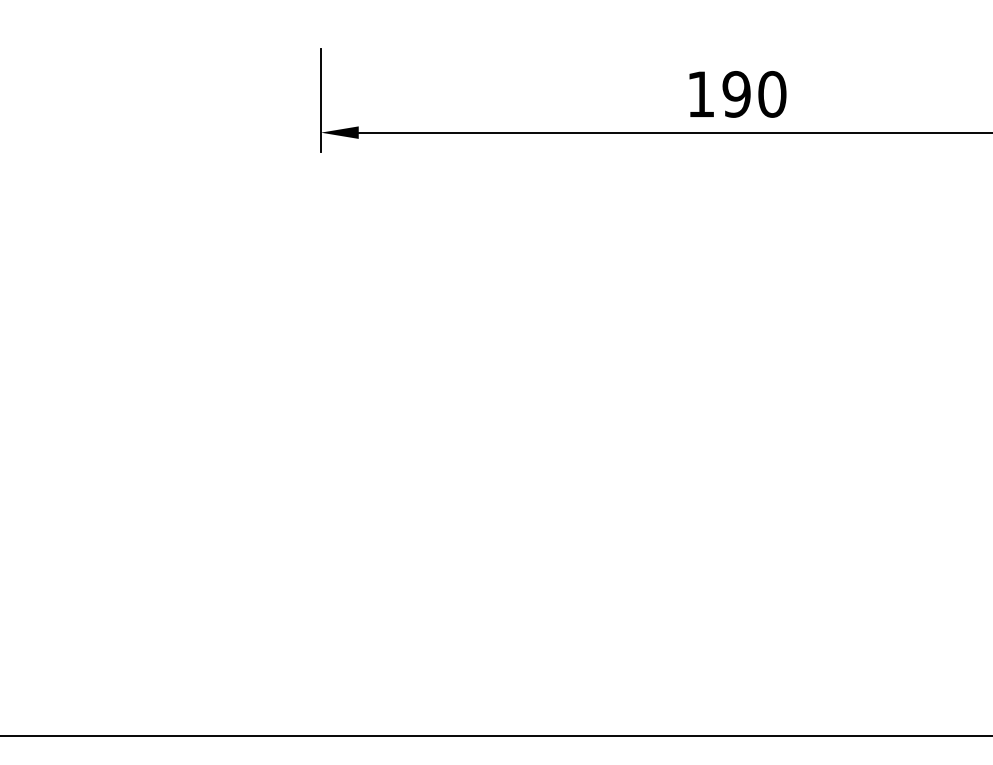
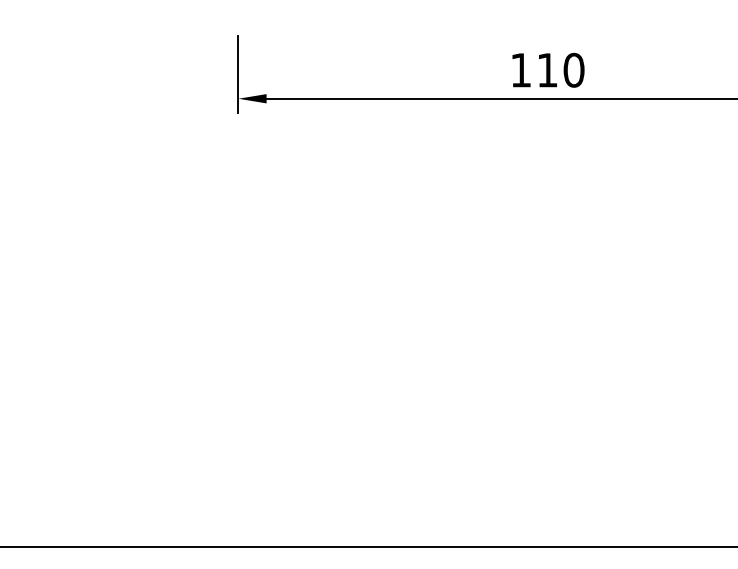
text: (736, 93) -> (547, 69), 190 -> 110

